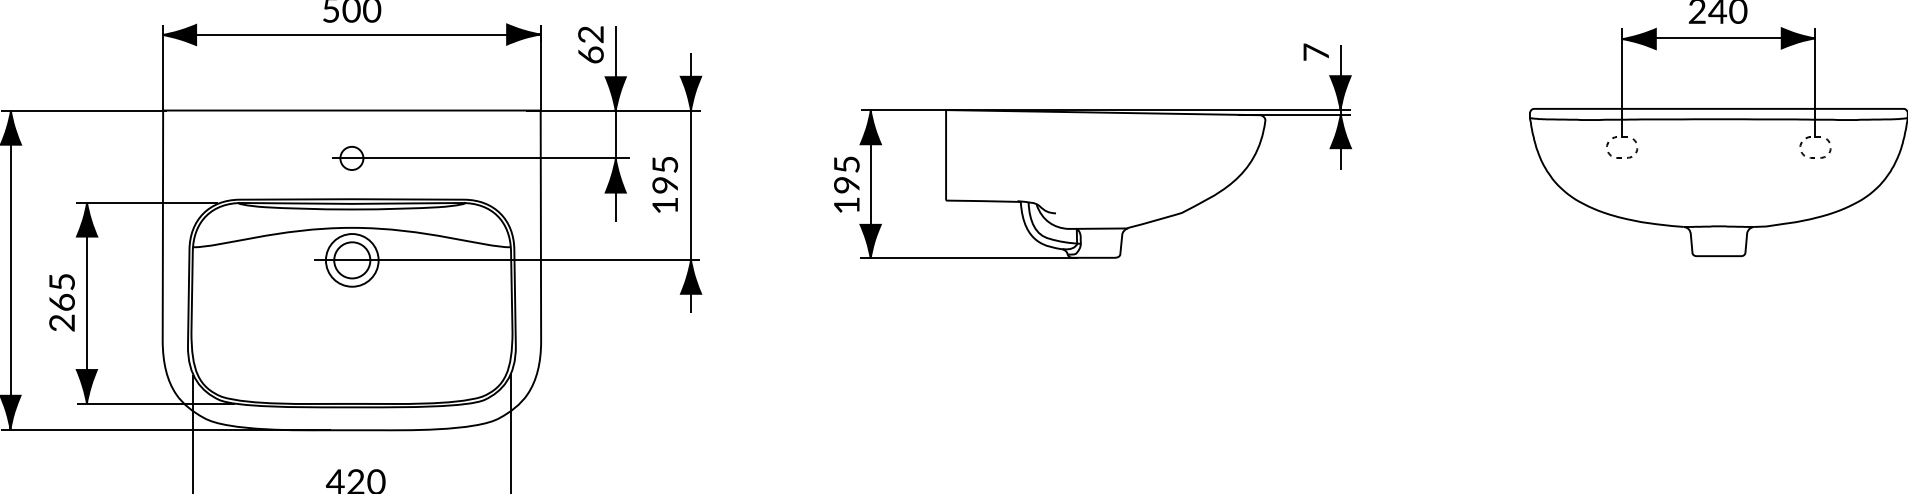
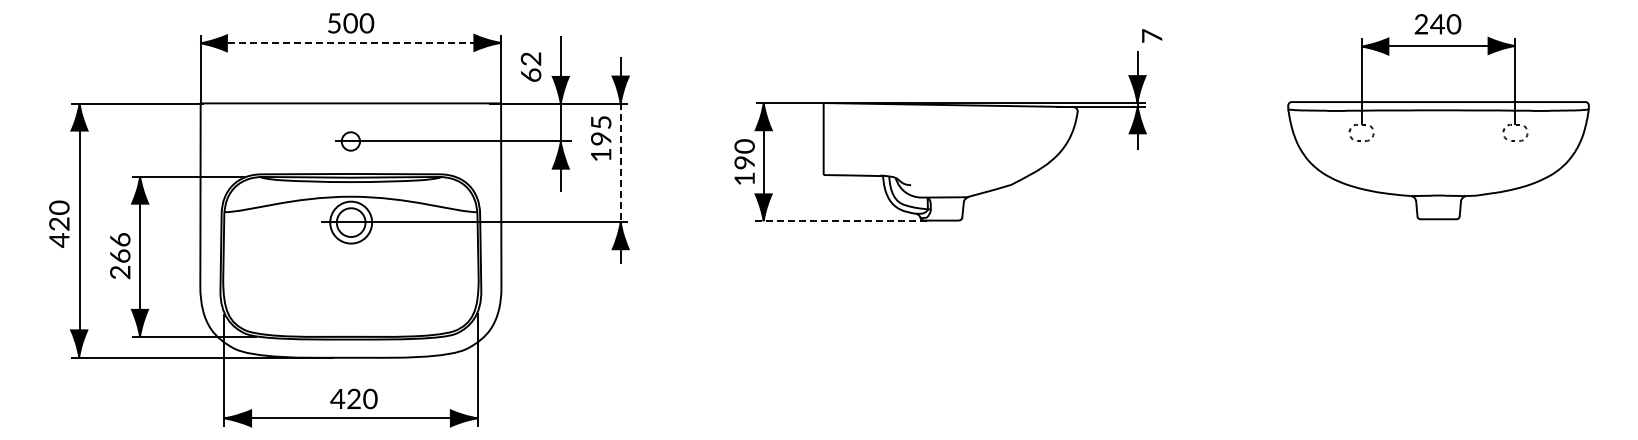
line: (348, 35) -> (348, 43), solid -> dashed
text: (590, 44) -> (530, 66), moved
text: (1316, 51) -> (1152, 35), moved
text: (846, 164) -> (744, 146), 195 -> 190
text: (665, 184) -> (601, 138), moved
line: (690, 184) -> (620, 162), solid -> dashed
line: (969, 257) -> (842, 220), solid -> dashed
text: (62, 281) -> (120, 239), 265 -> 266

